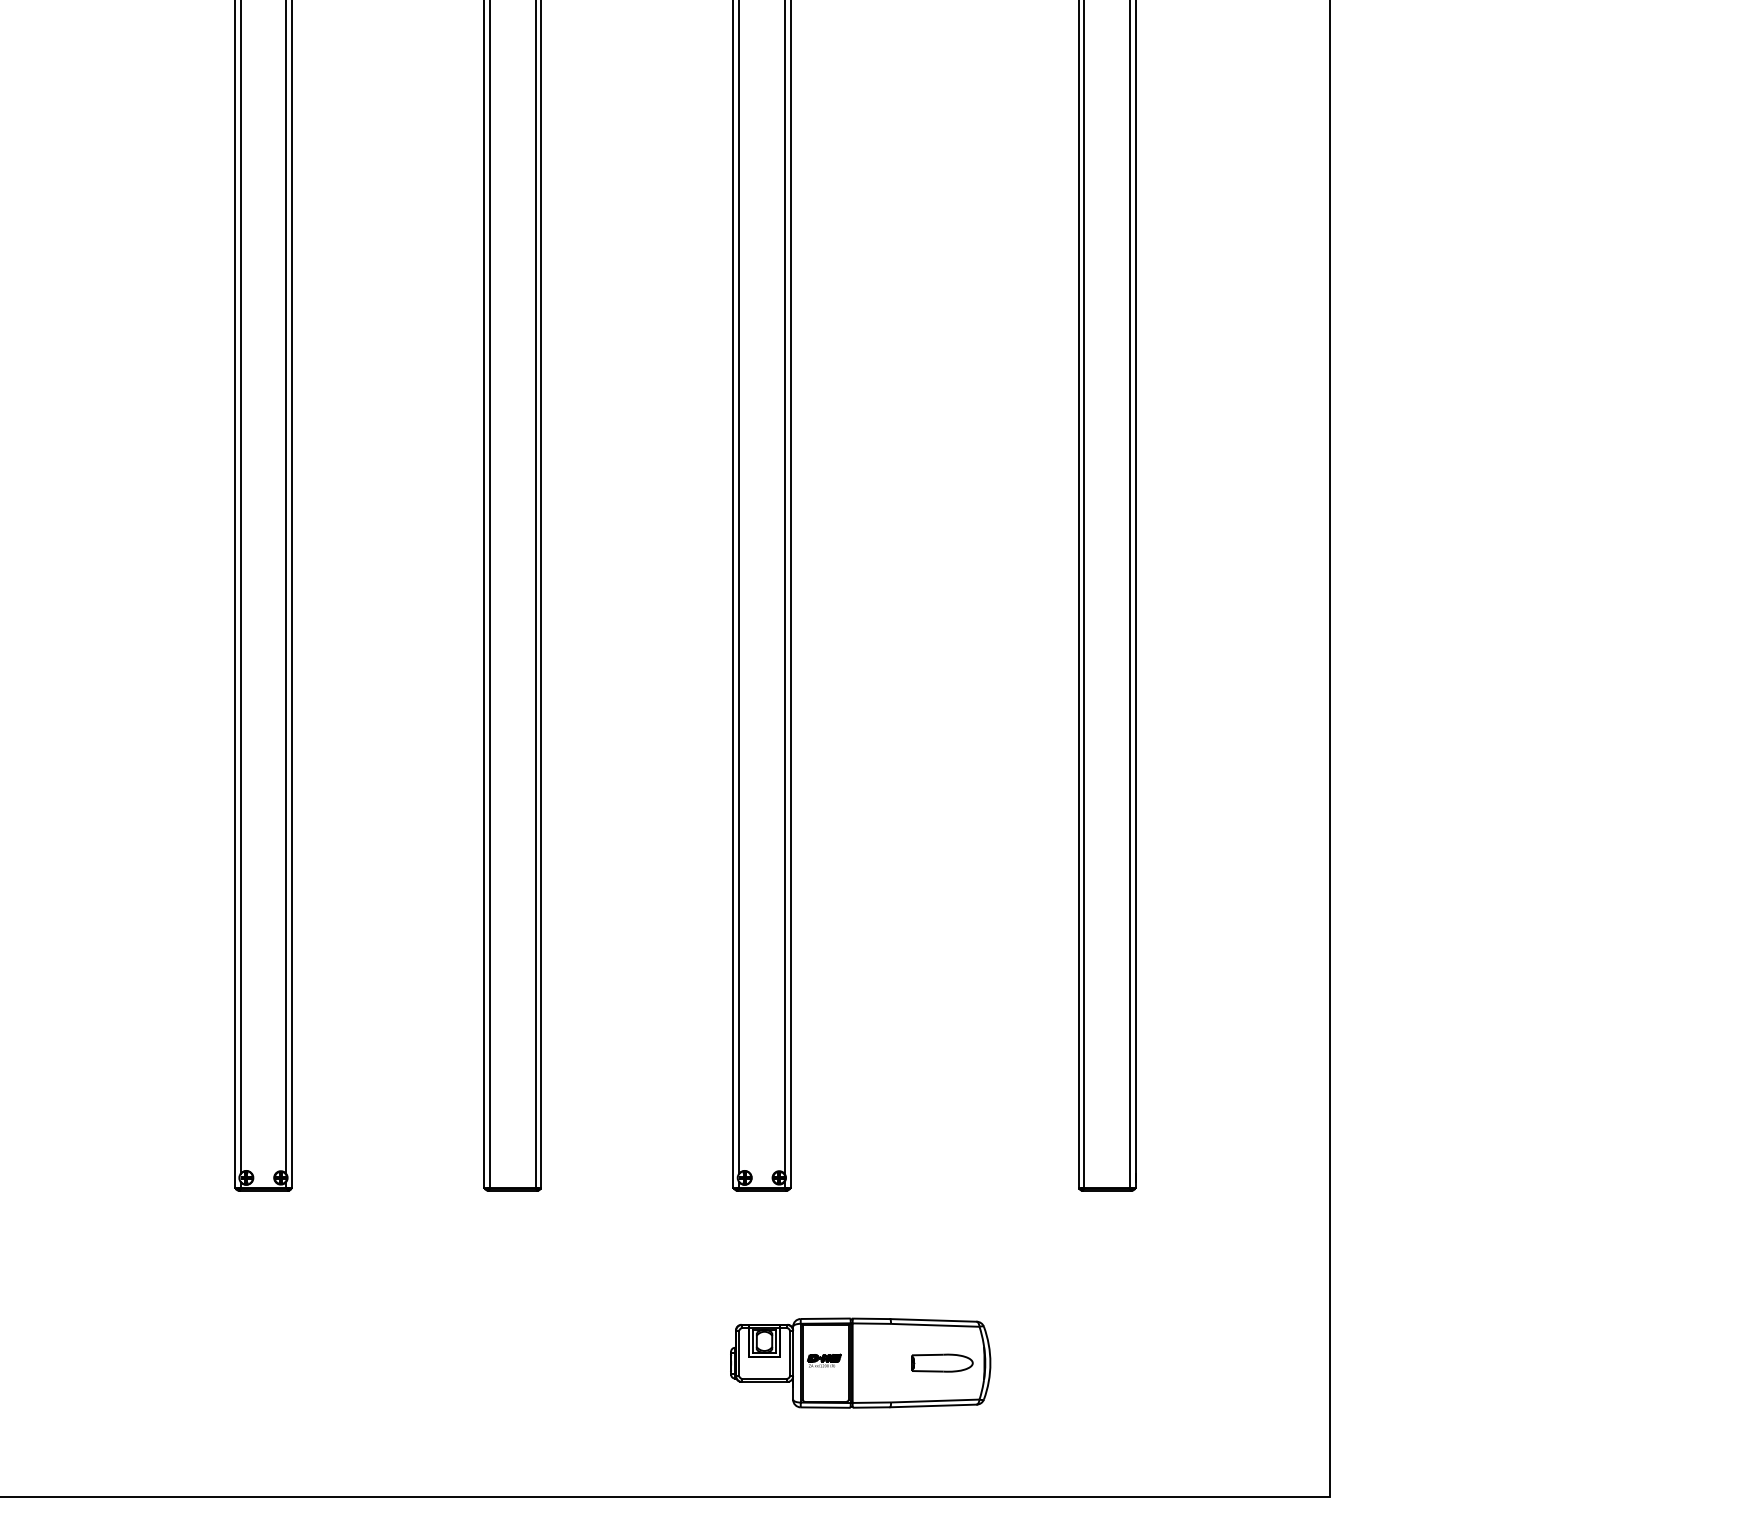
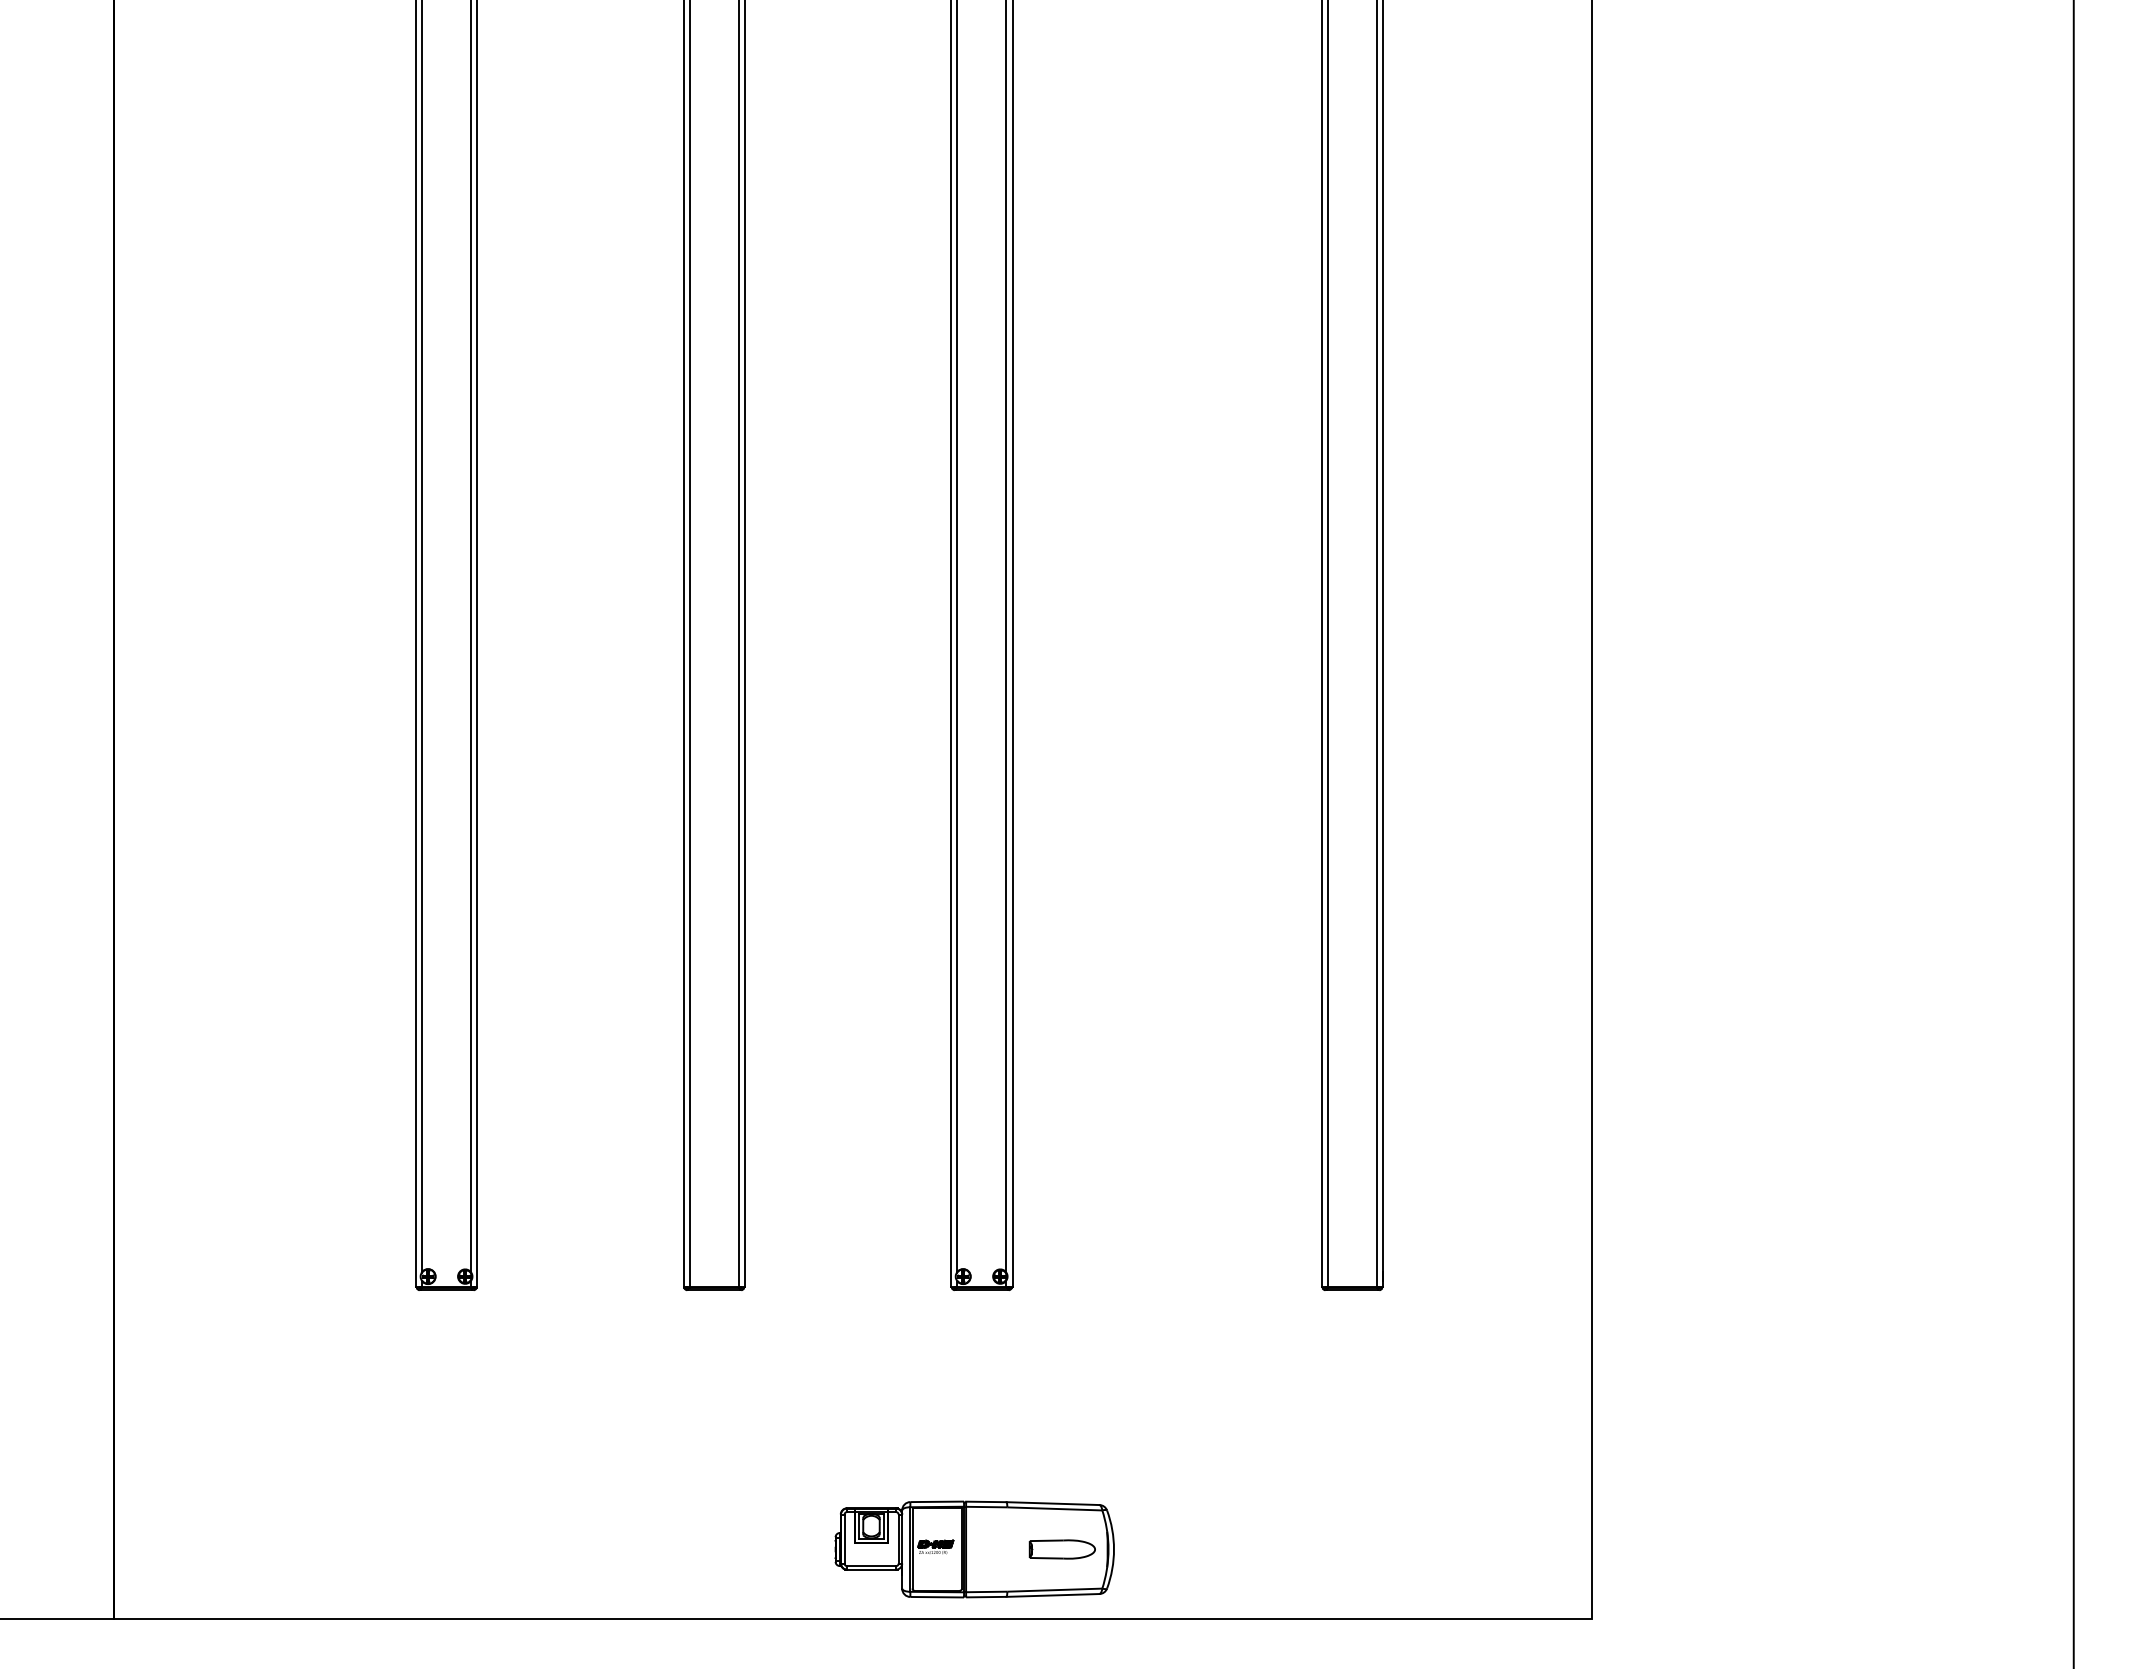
part: (860, 1363) -> (974, 1549), moved

